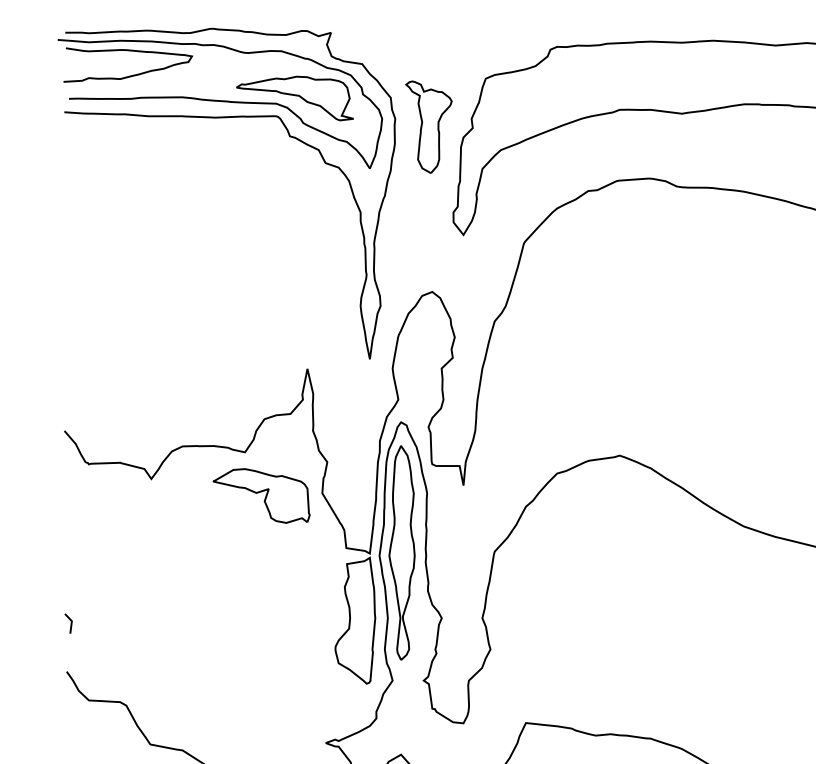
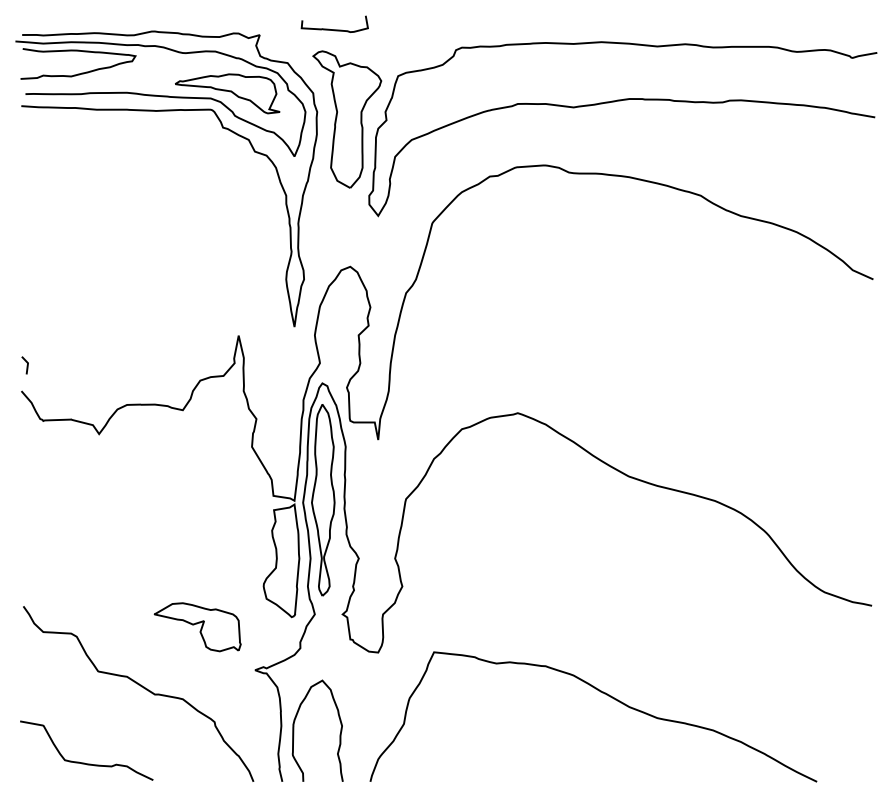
curve: (414, 26) -> (334, 29), added
part: (429, 127) -> (347, 119), size x1.67
part: (261, 496) -> (197, 627), moved
line: (70, 623) -> (26, 365), moved

